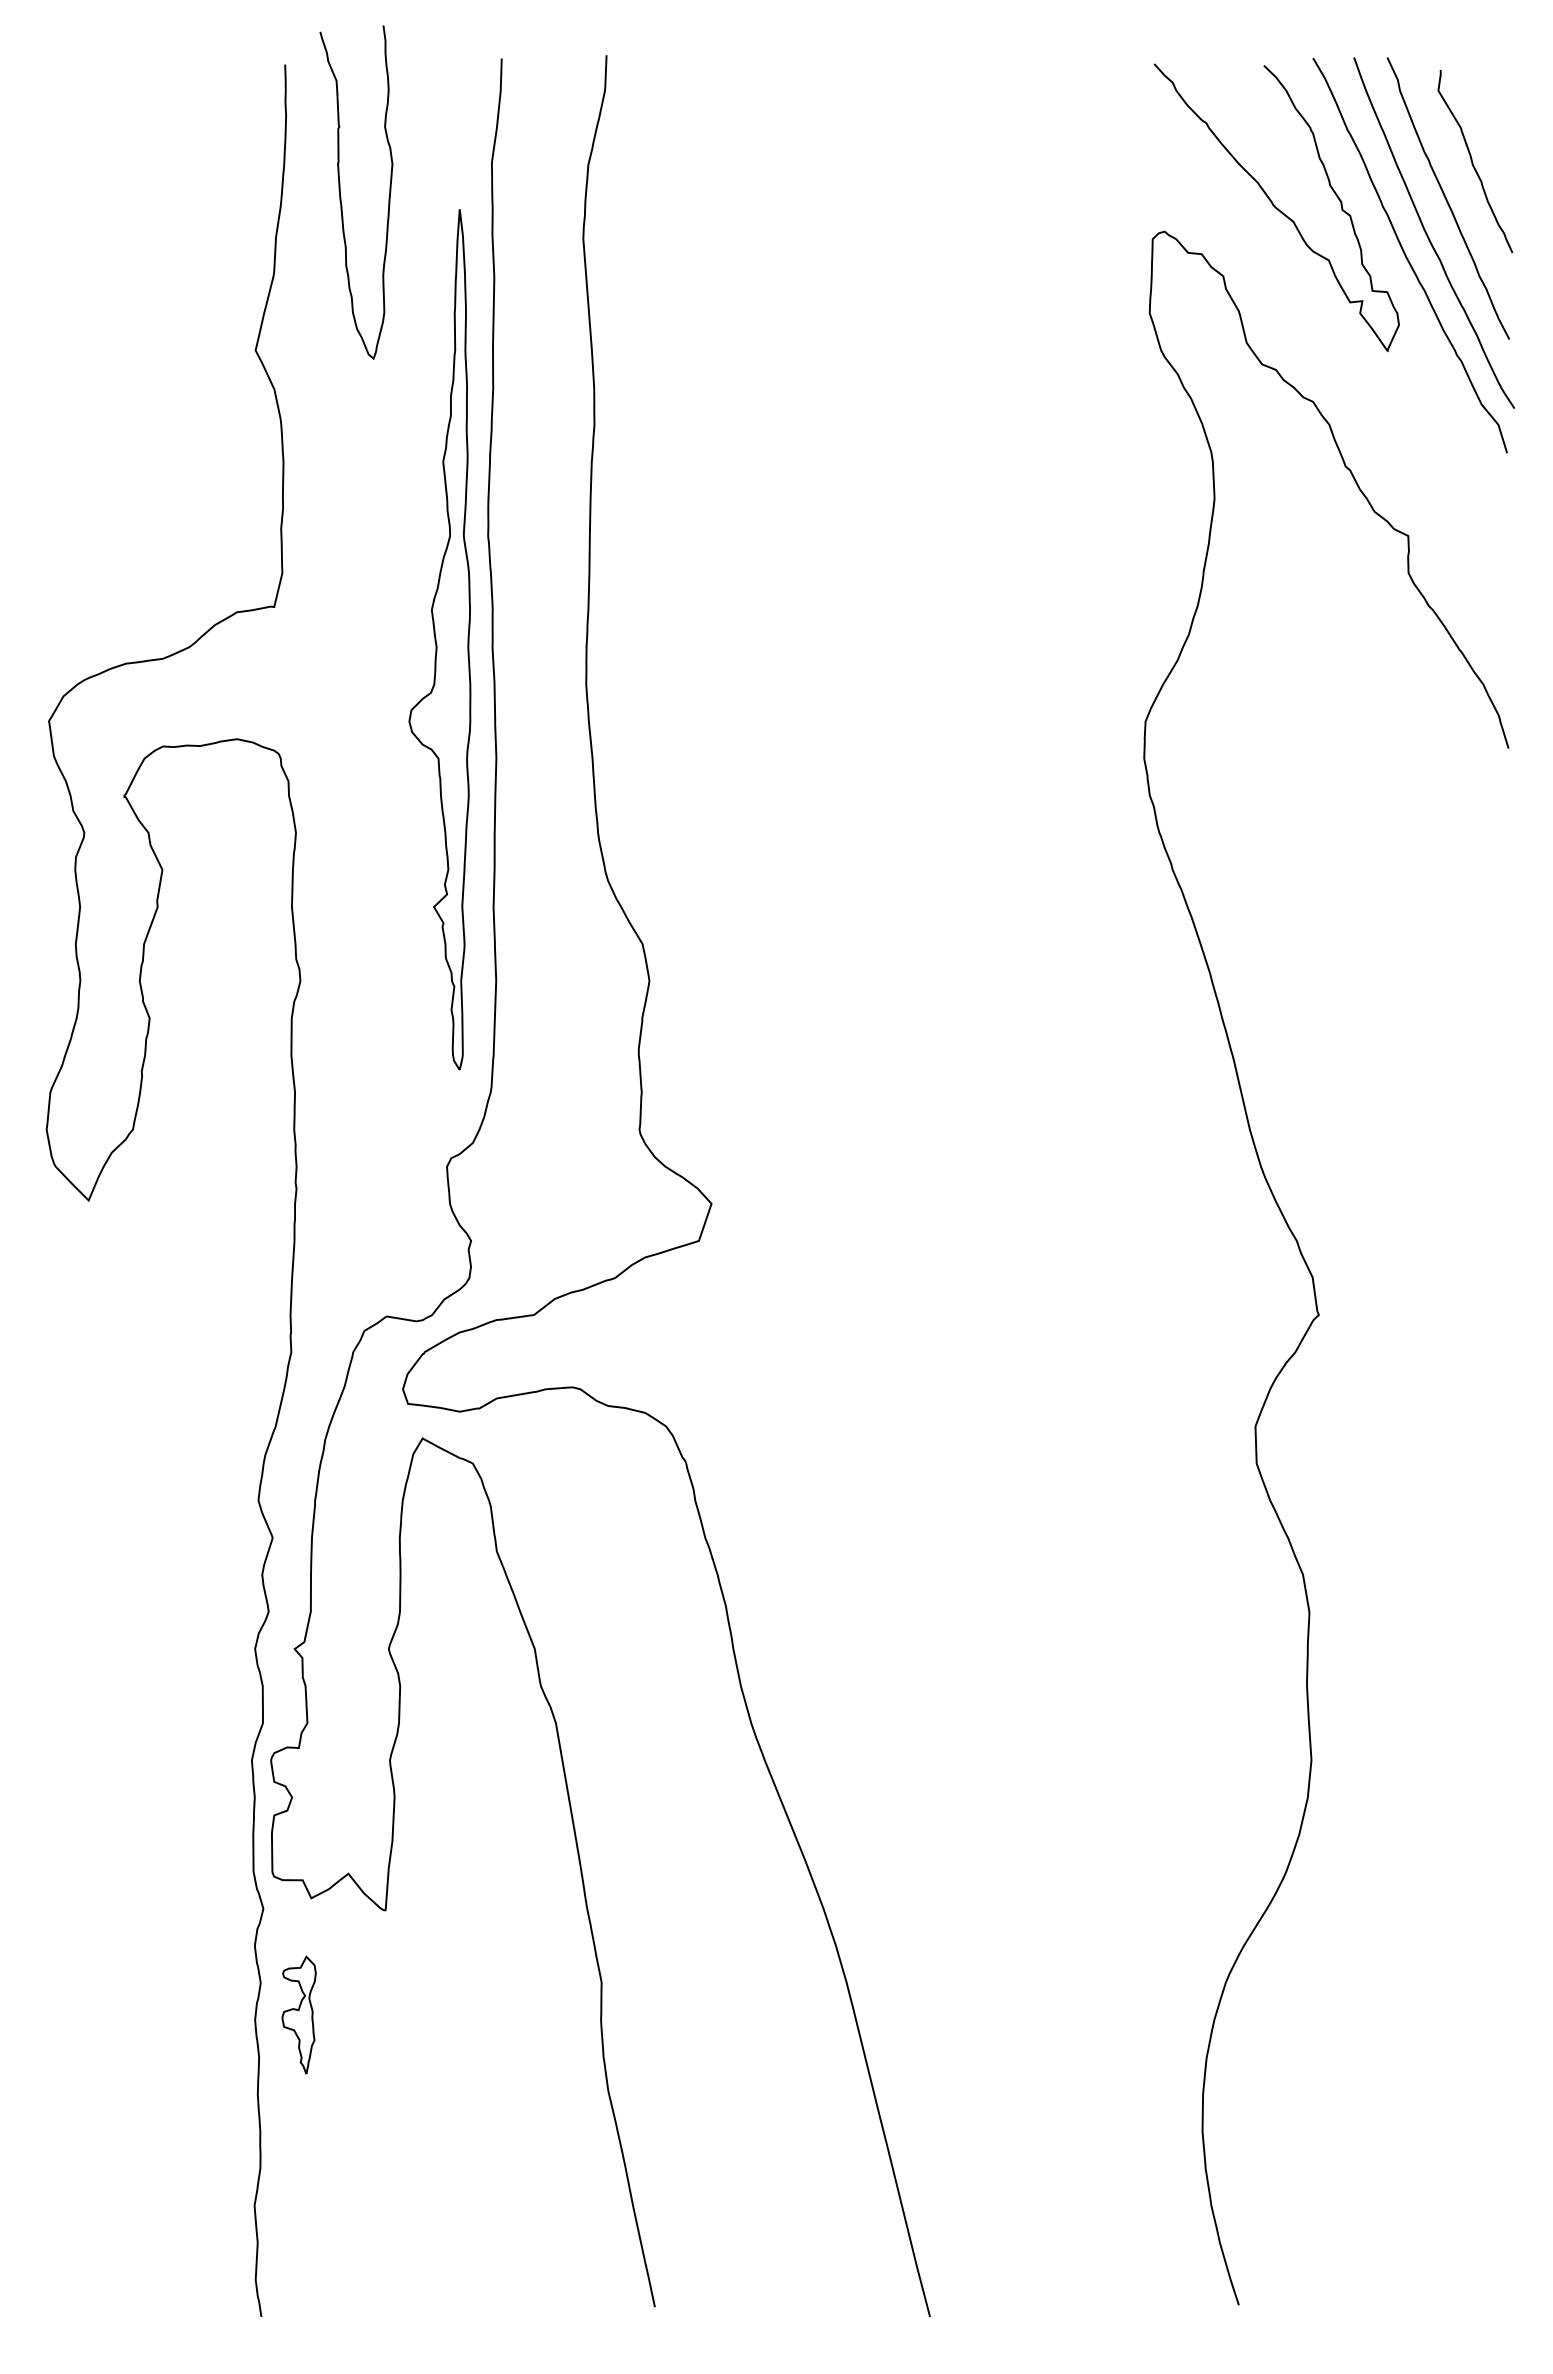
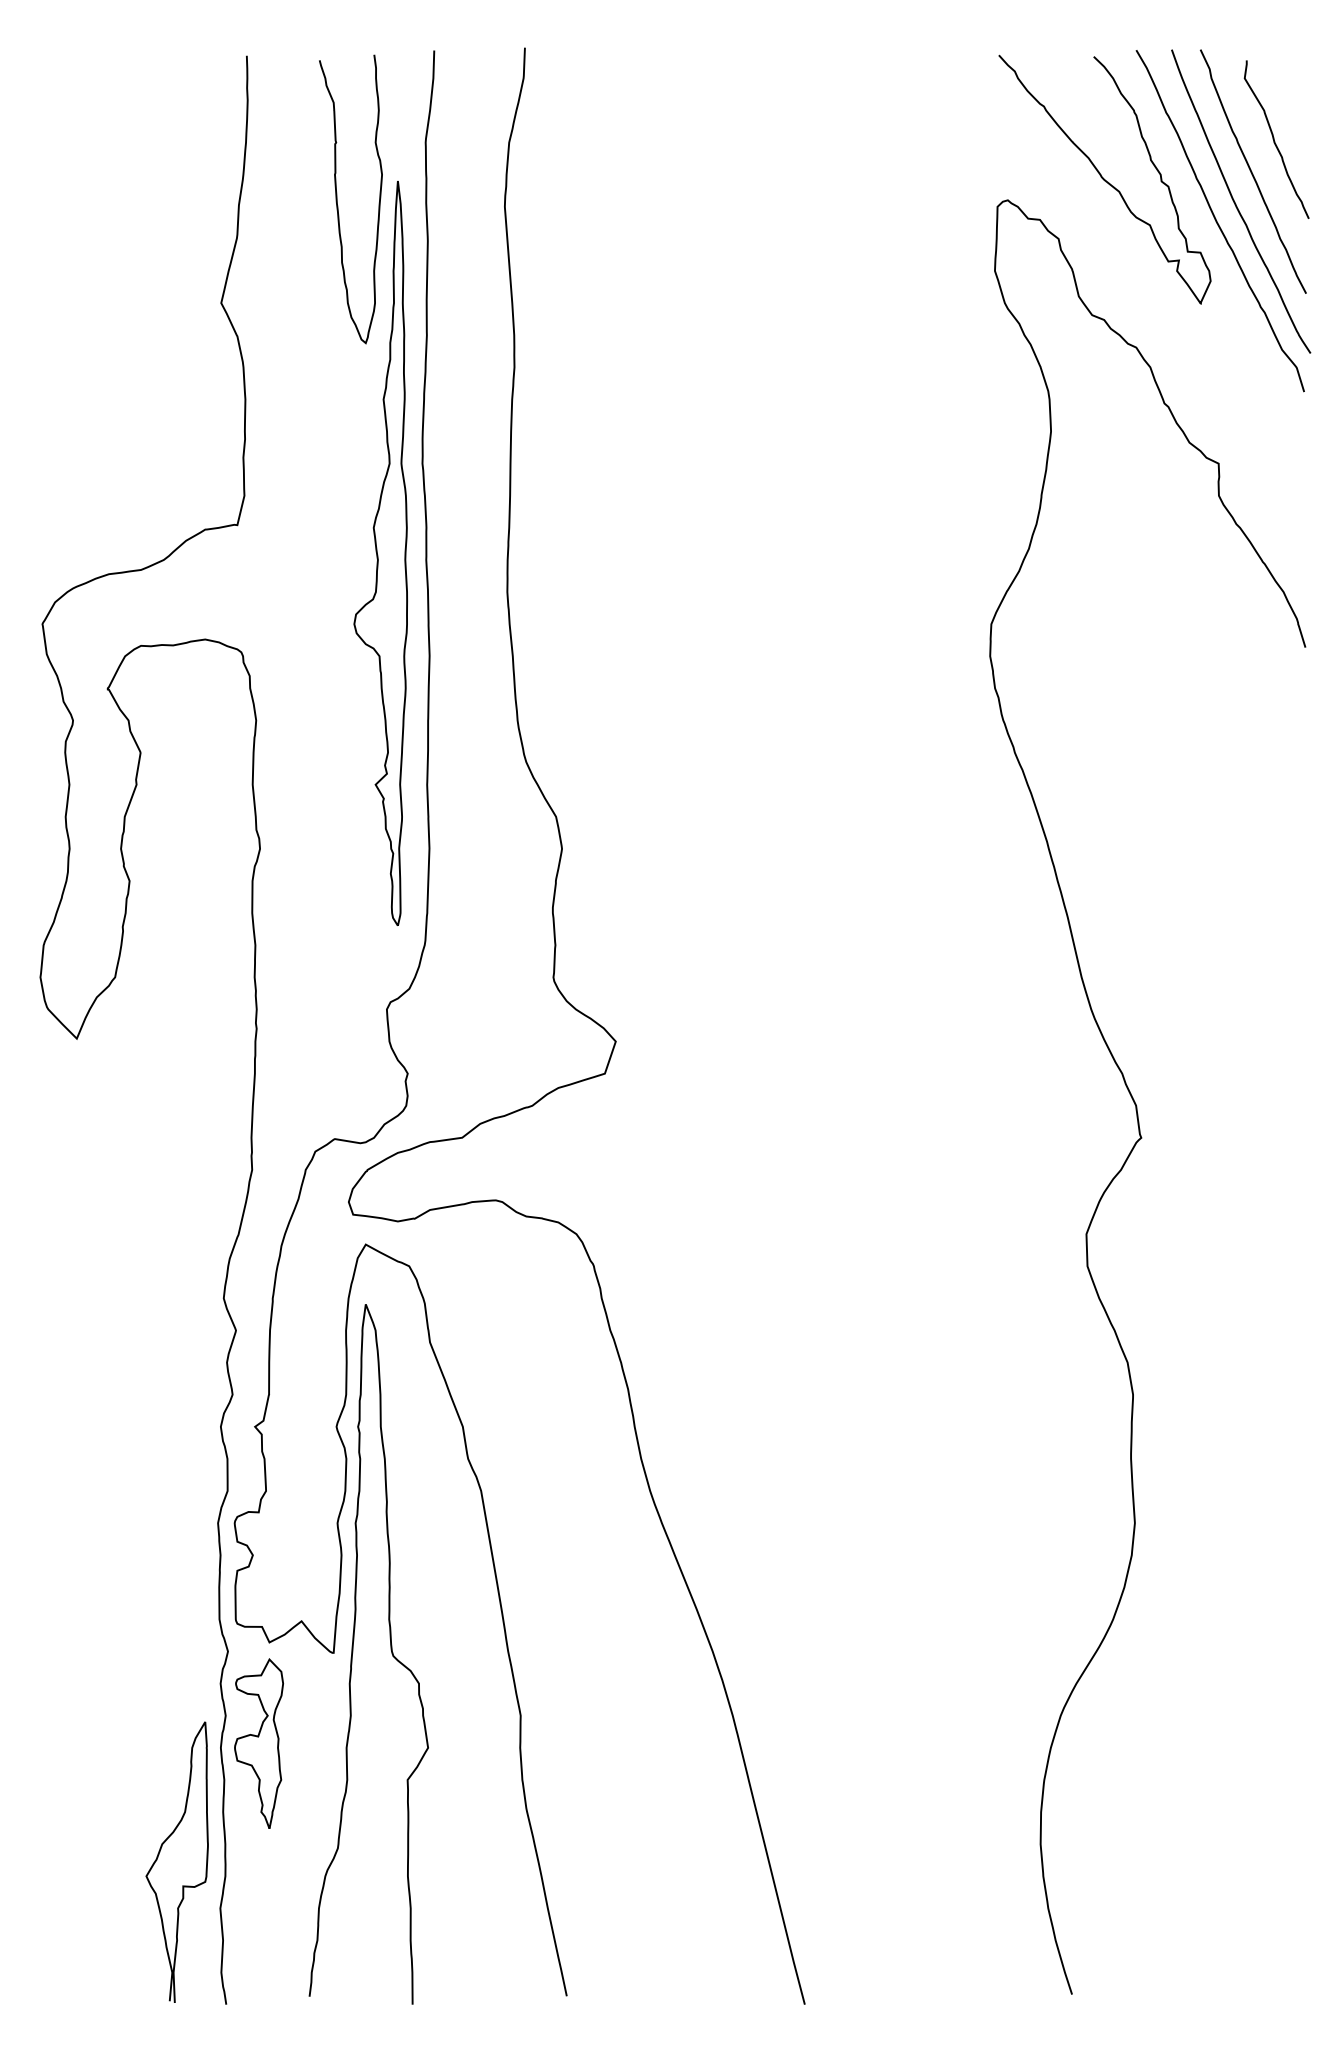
curve: (341, 196) -> (337, 202), moved
curve: (408, 1906) -> (353, 1649), added
part: (298, 2014) -> (258, 1743), size x1.67
curve: (183, 2145) -> (158, 1856), added

